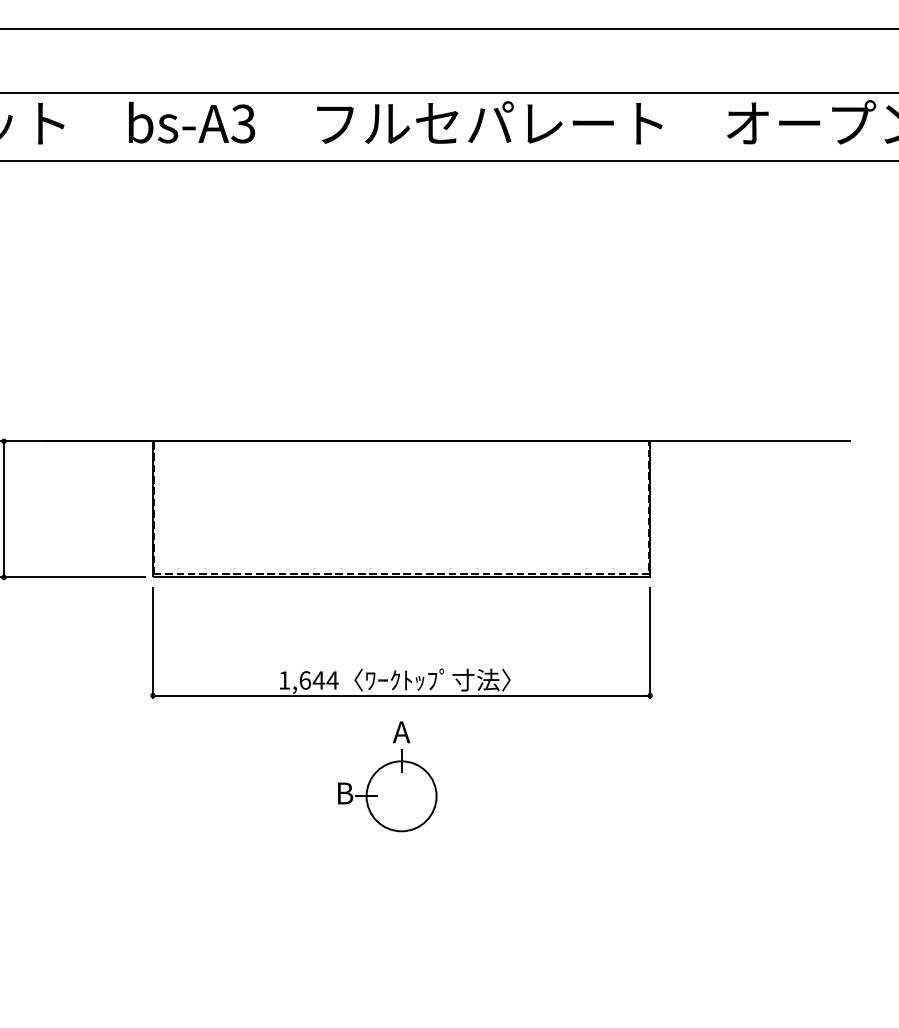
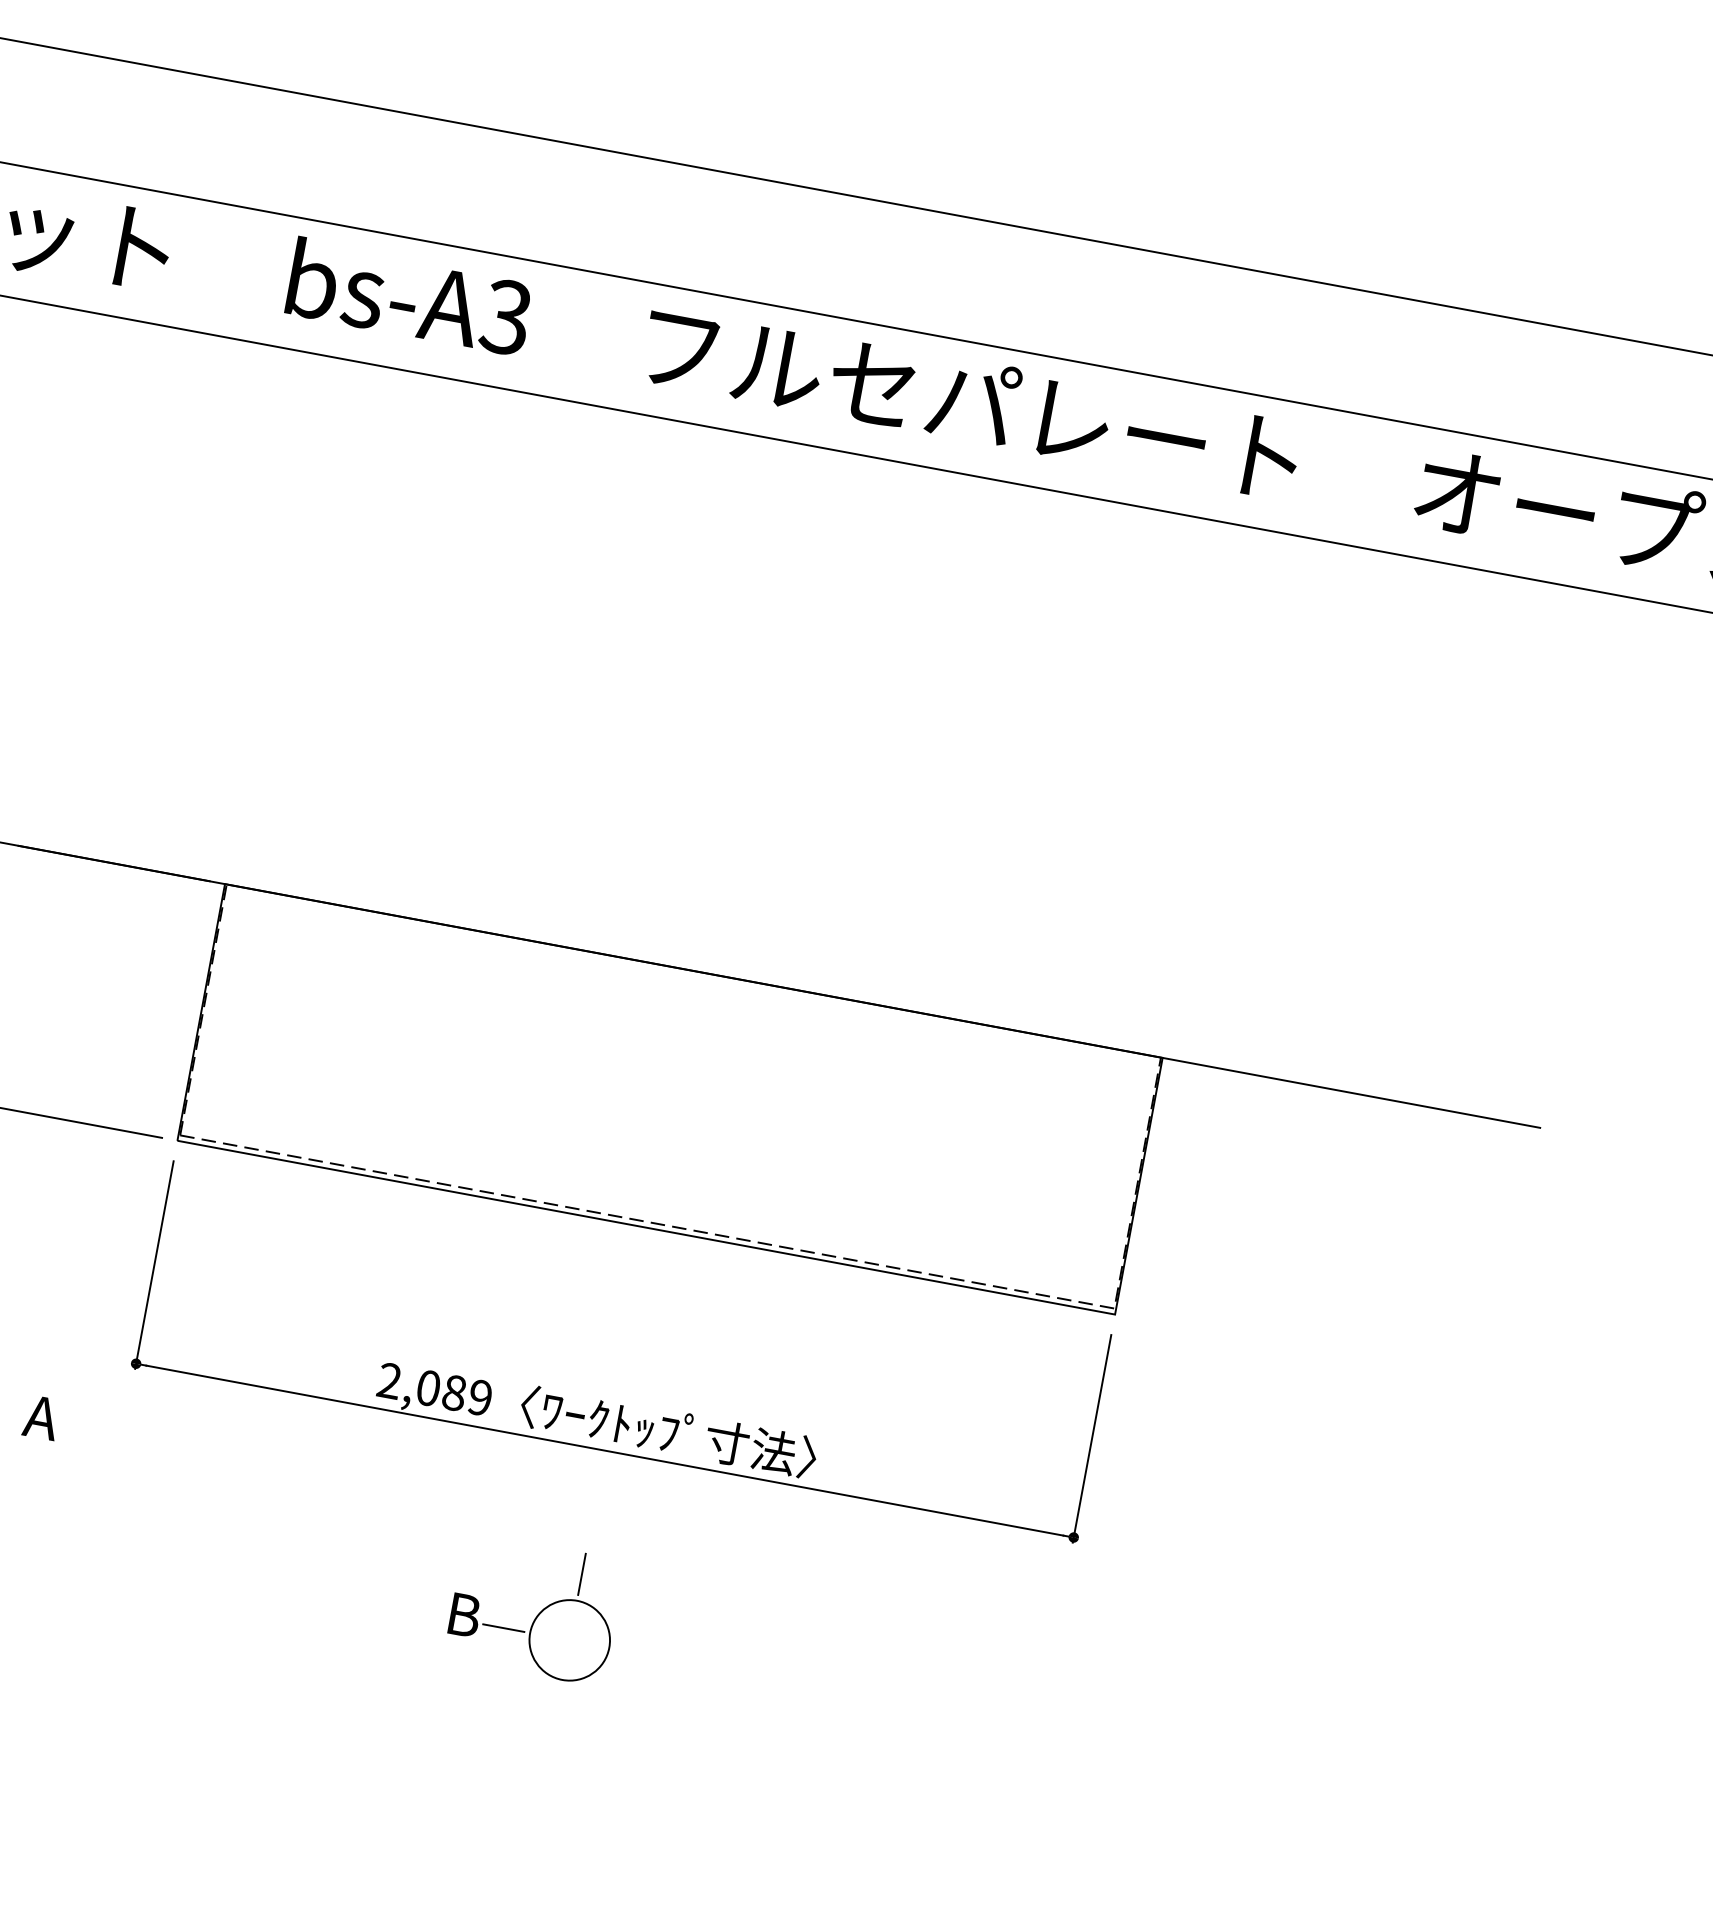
text: (308, 680) -> (434, 1389), 1,644 -> 2,089
text: (401, 732) -> (41, 1417), moved
circle: (401, 796) -> (569, 1640), size x0.6

